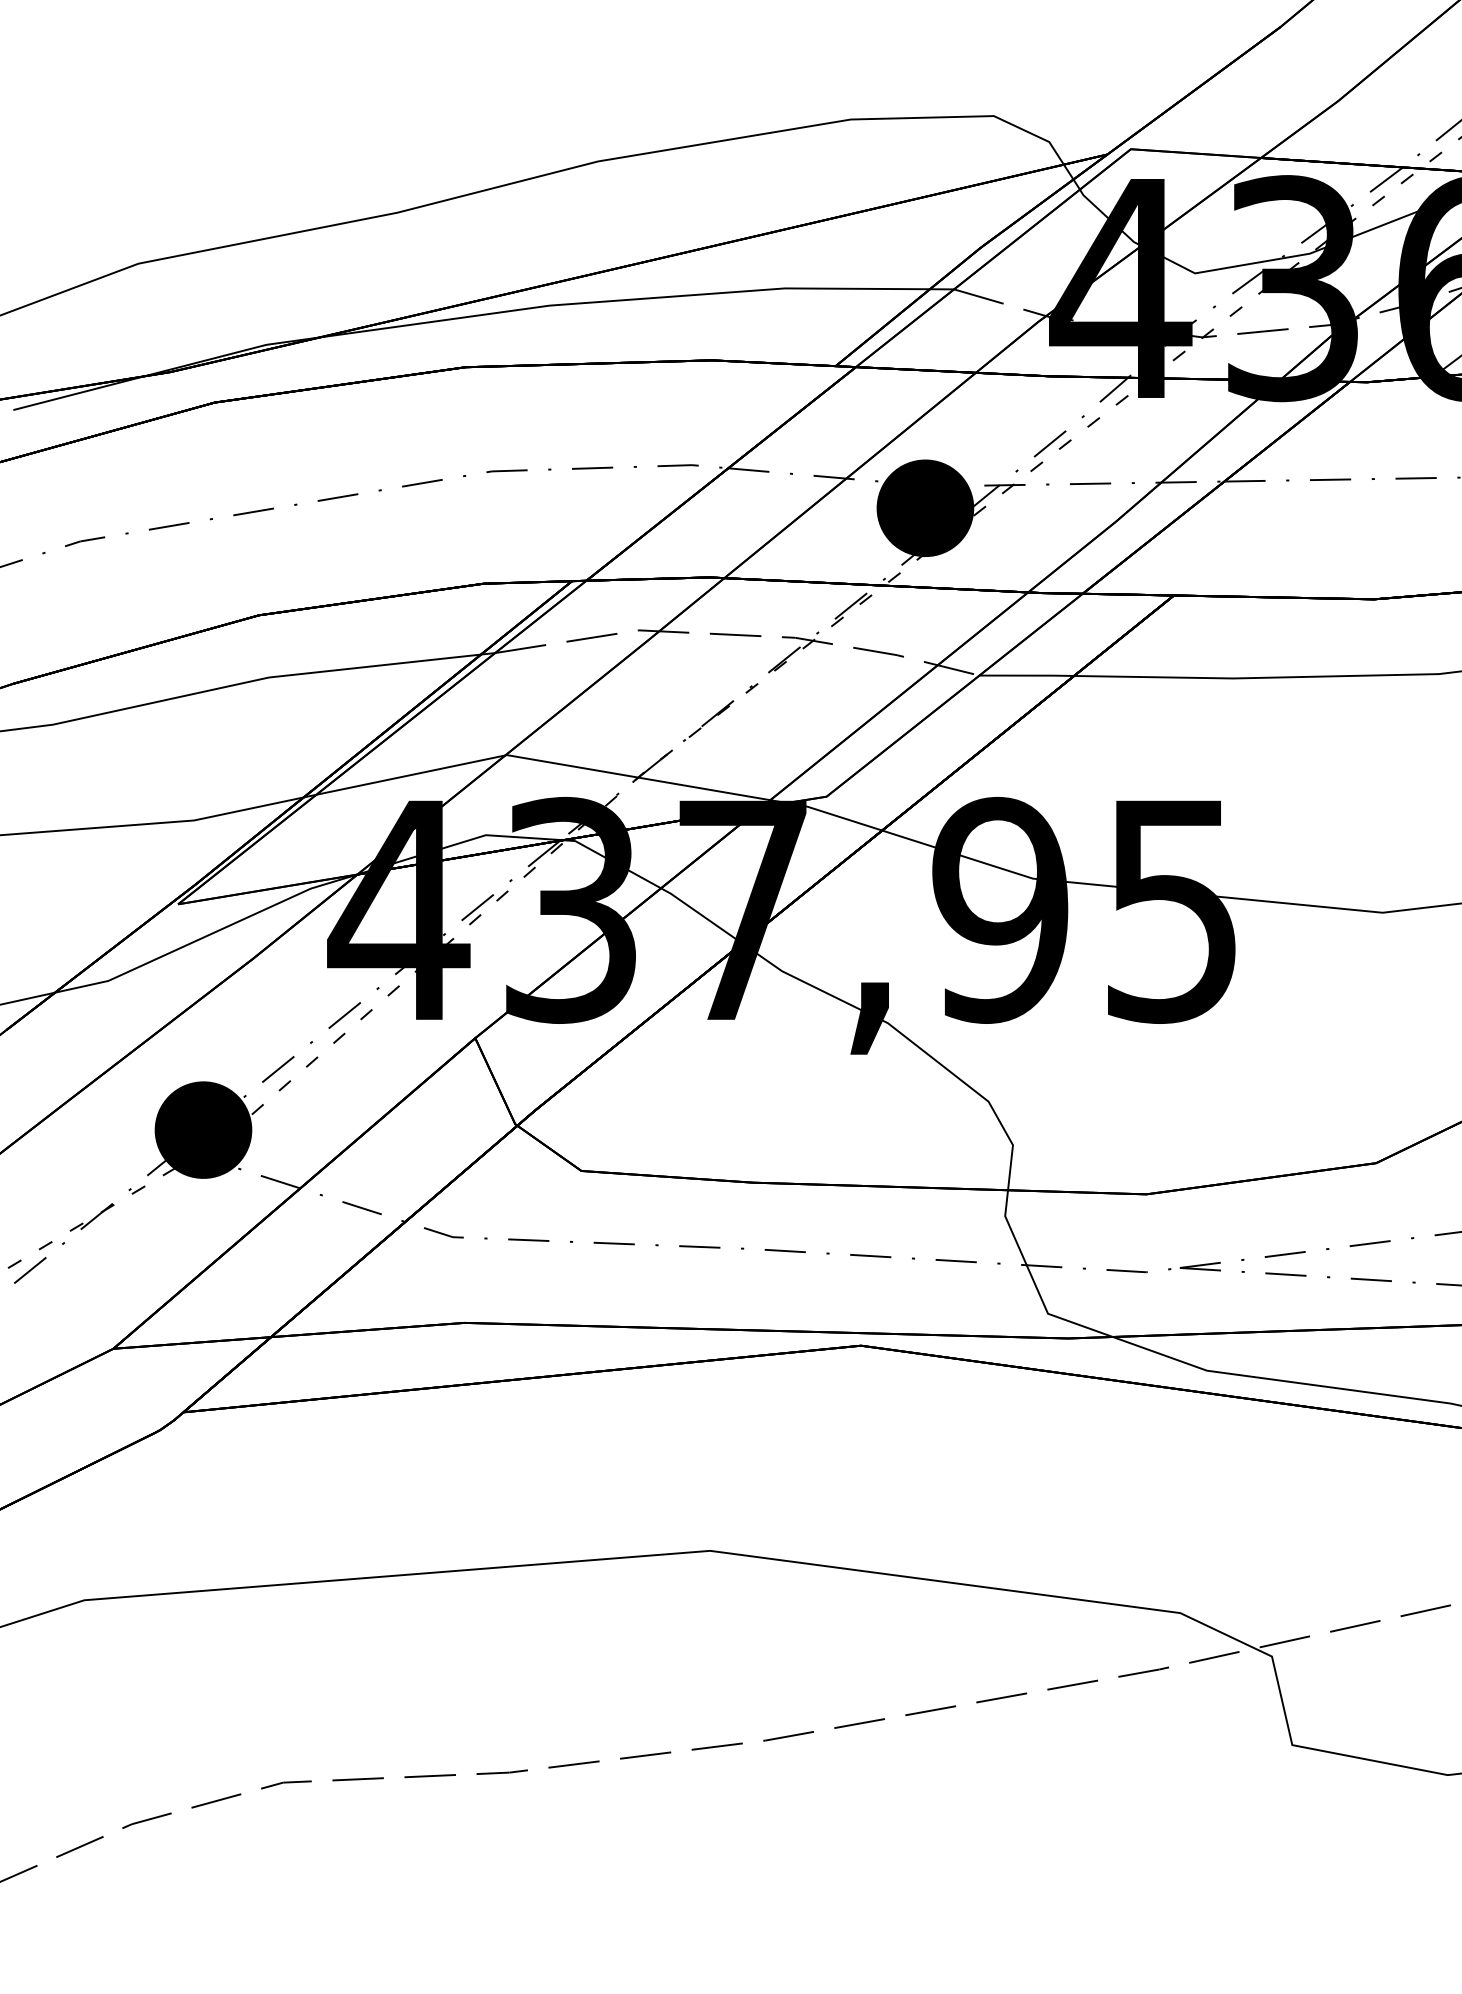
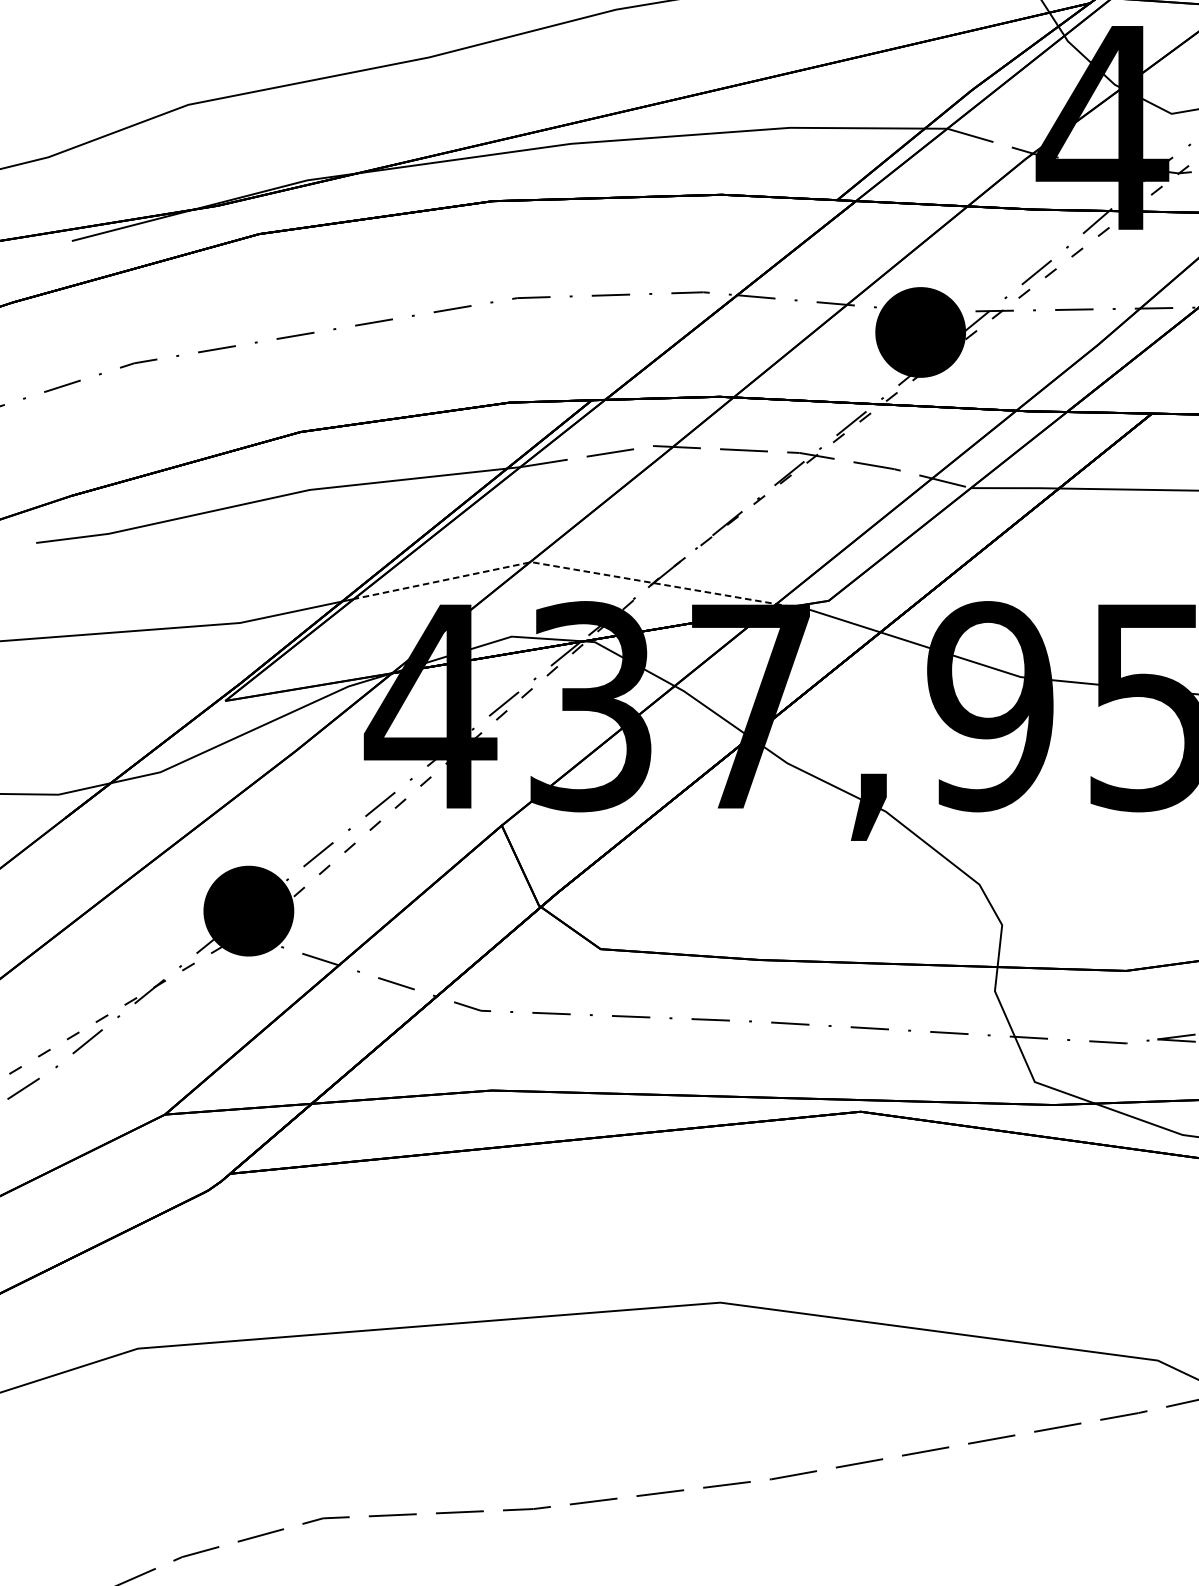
line: (551, 762) -> (572, 569), solid -> dashed

